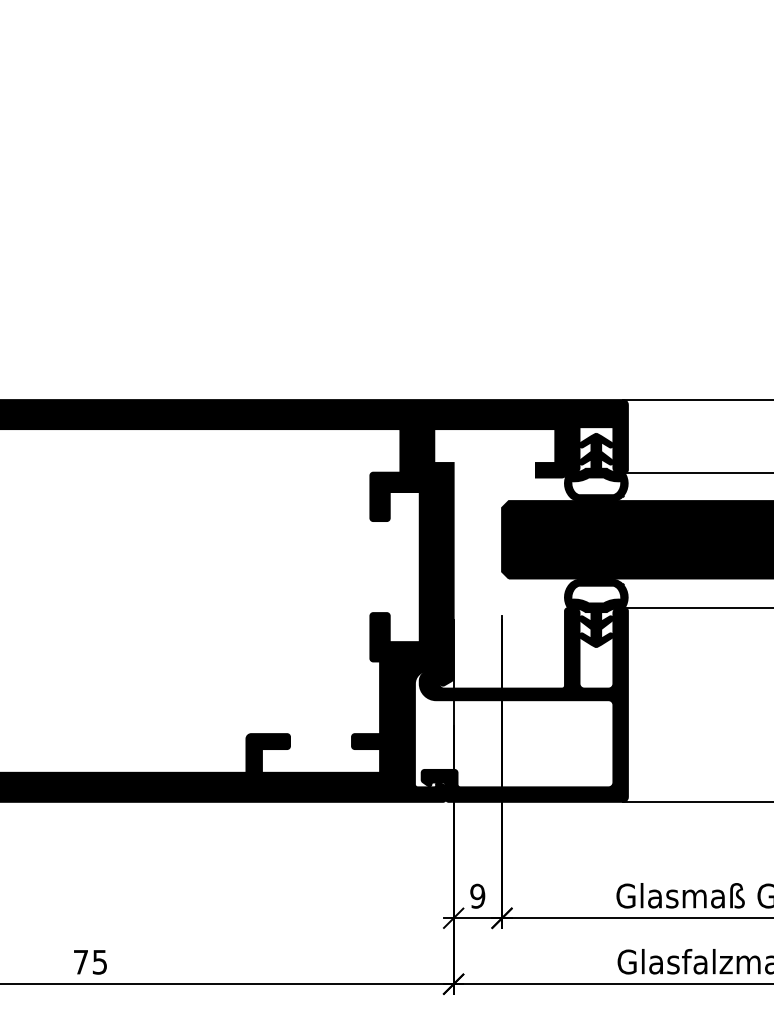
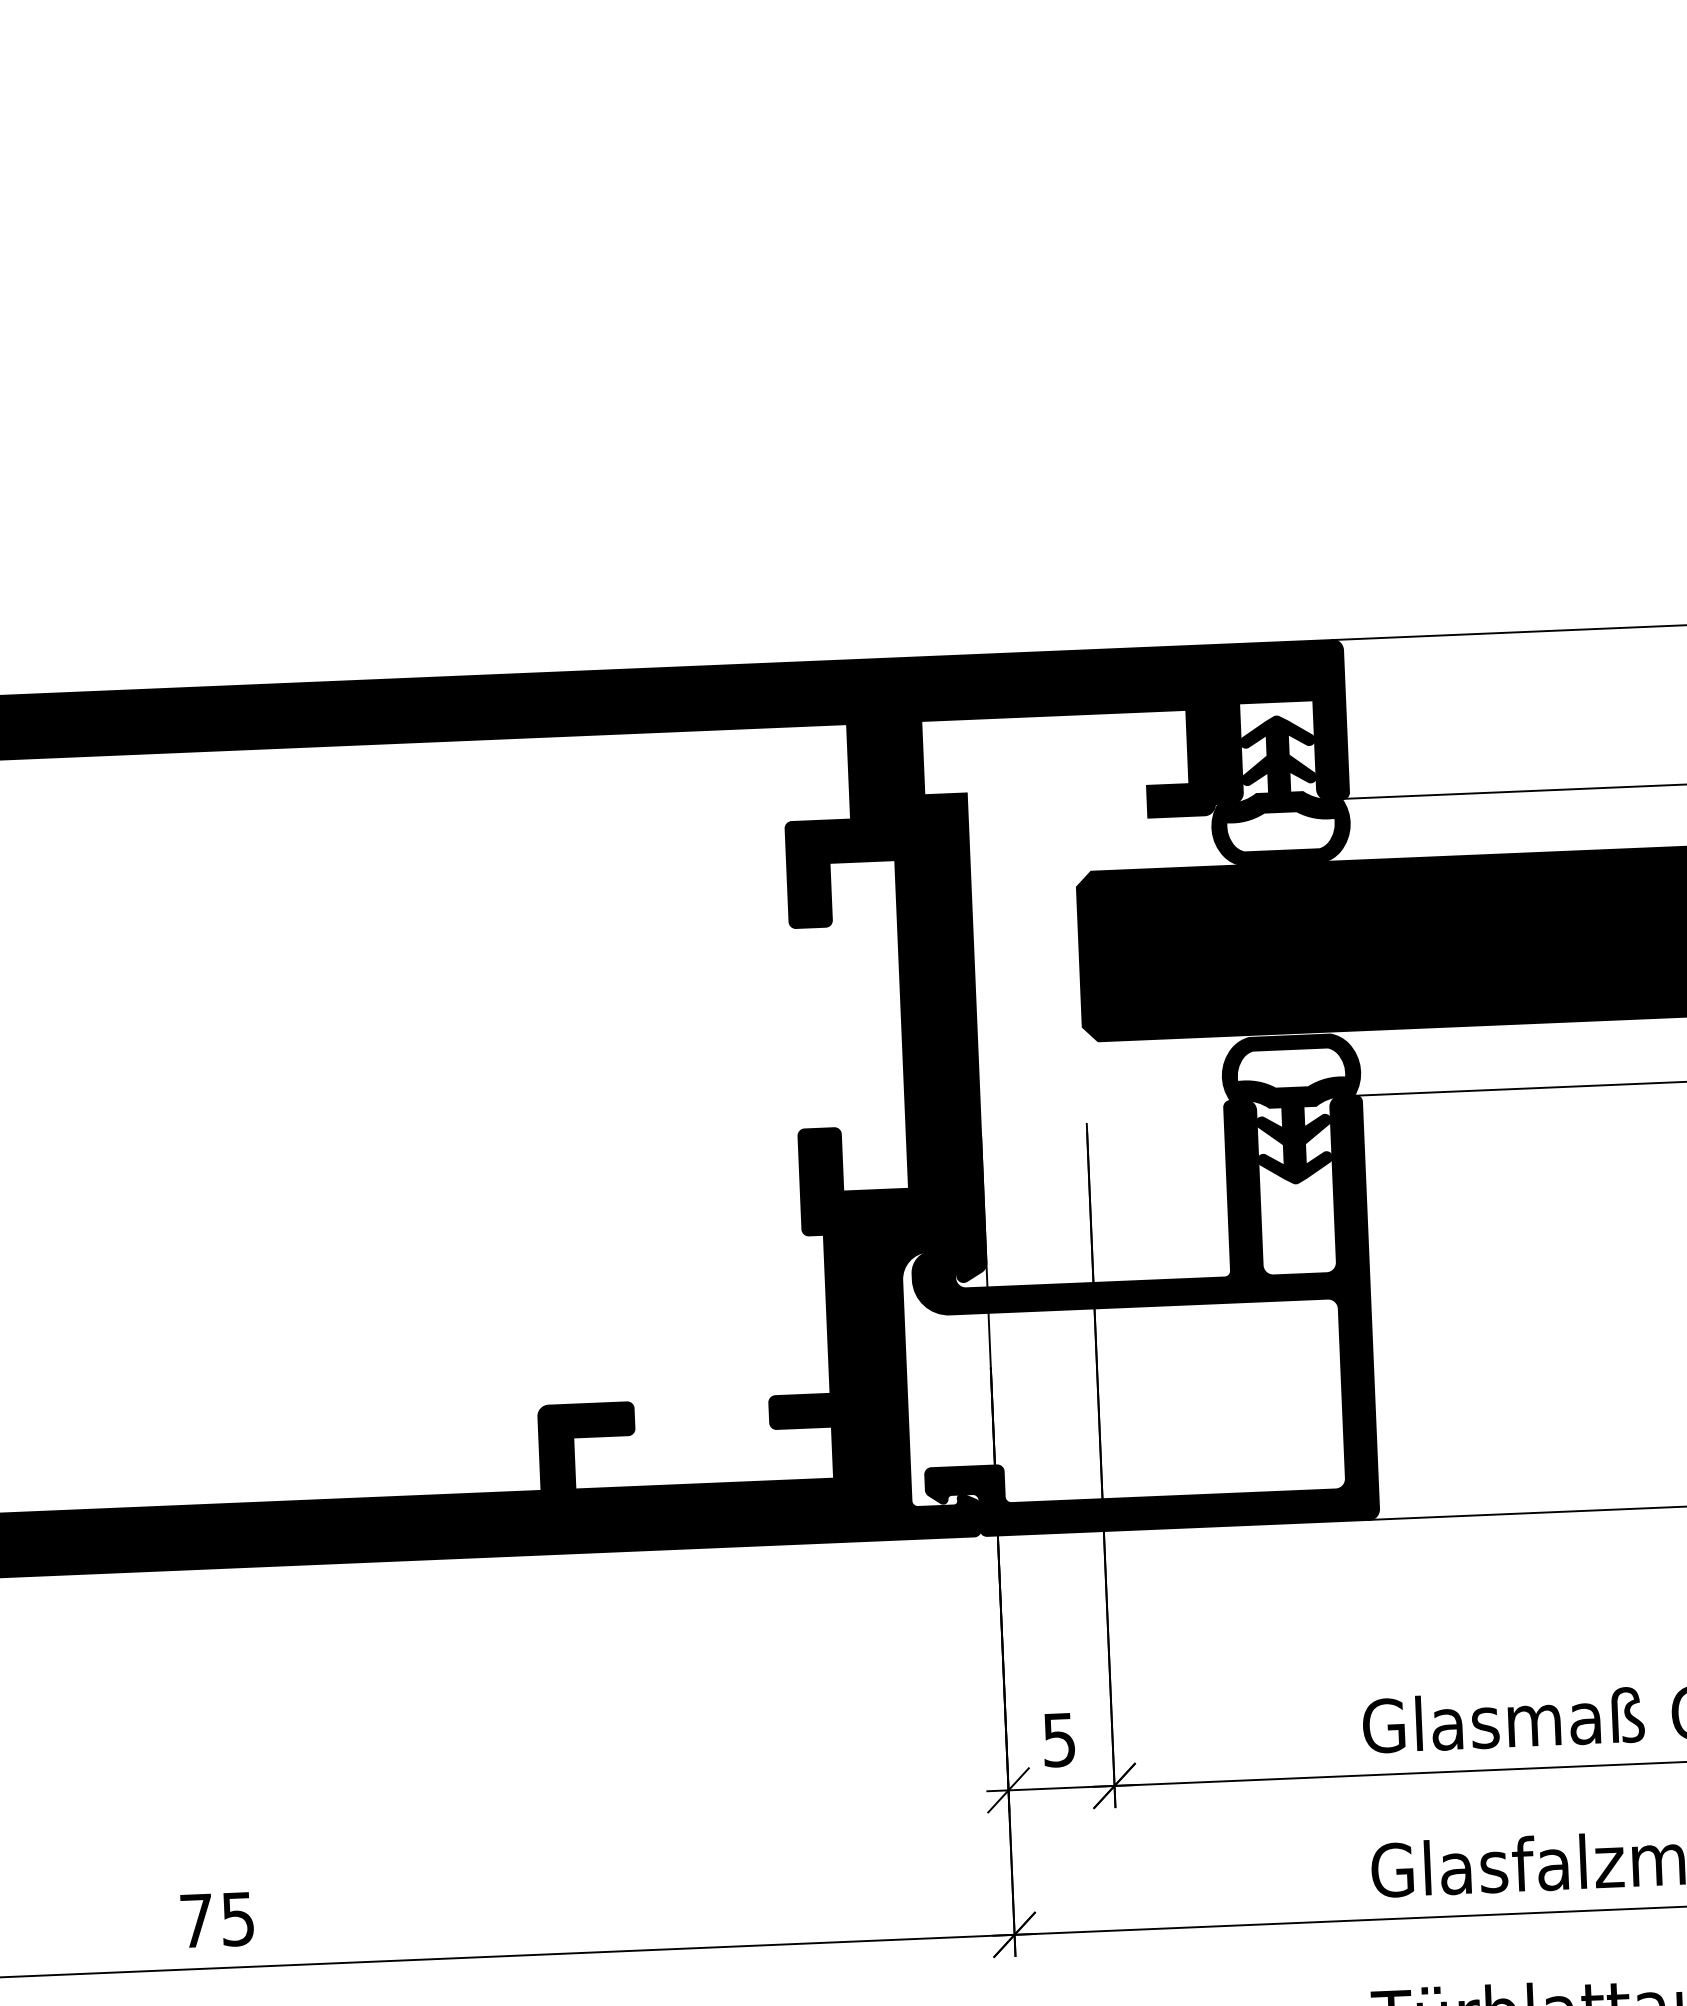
text: (477, 895) -> (1058, 1738), 9 -> 5

